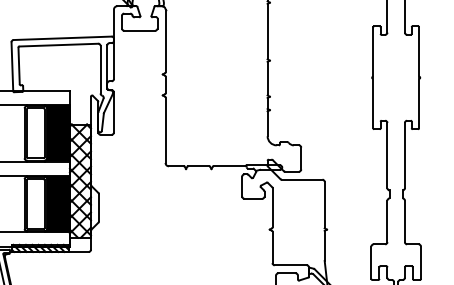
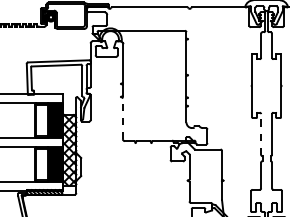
line: (165, 129) -> (122, 118), solid -> dashed
line: (387, 154) -> (261, 133), solid -> dashed

